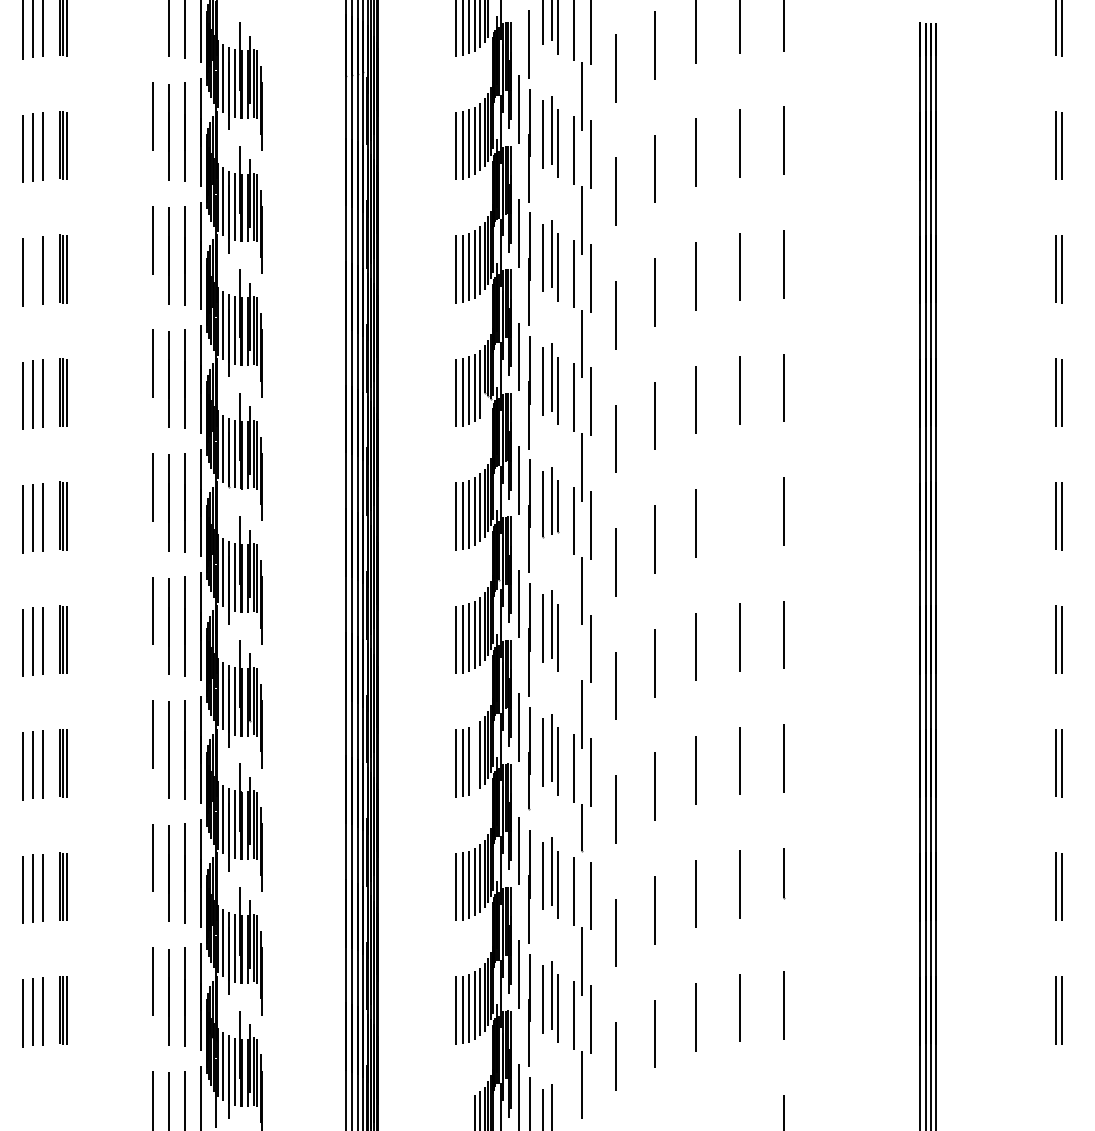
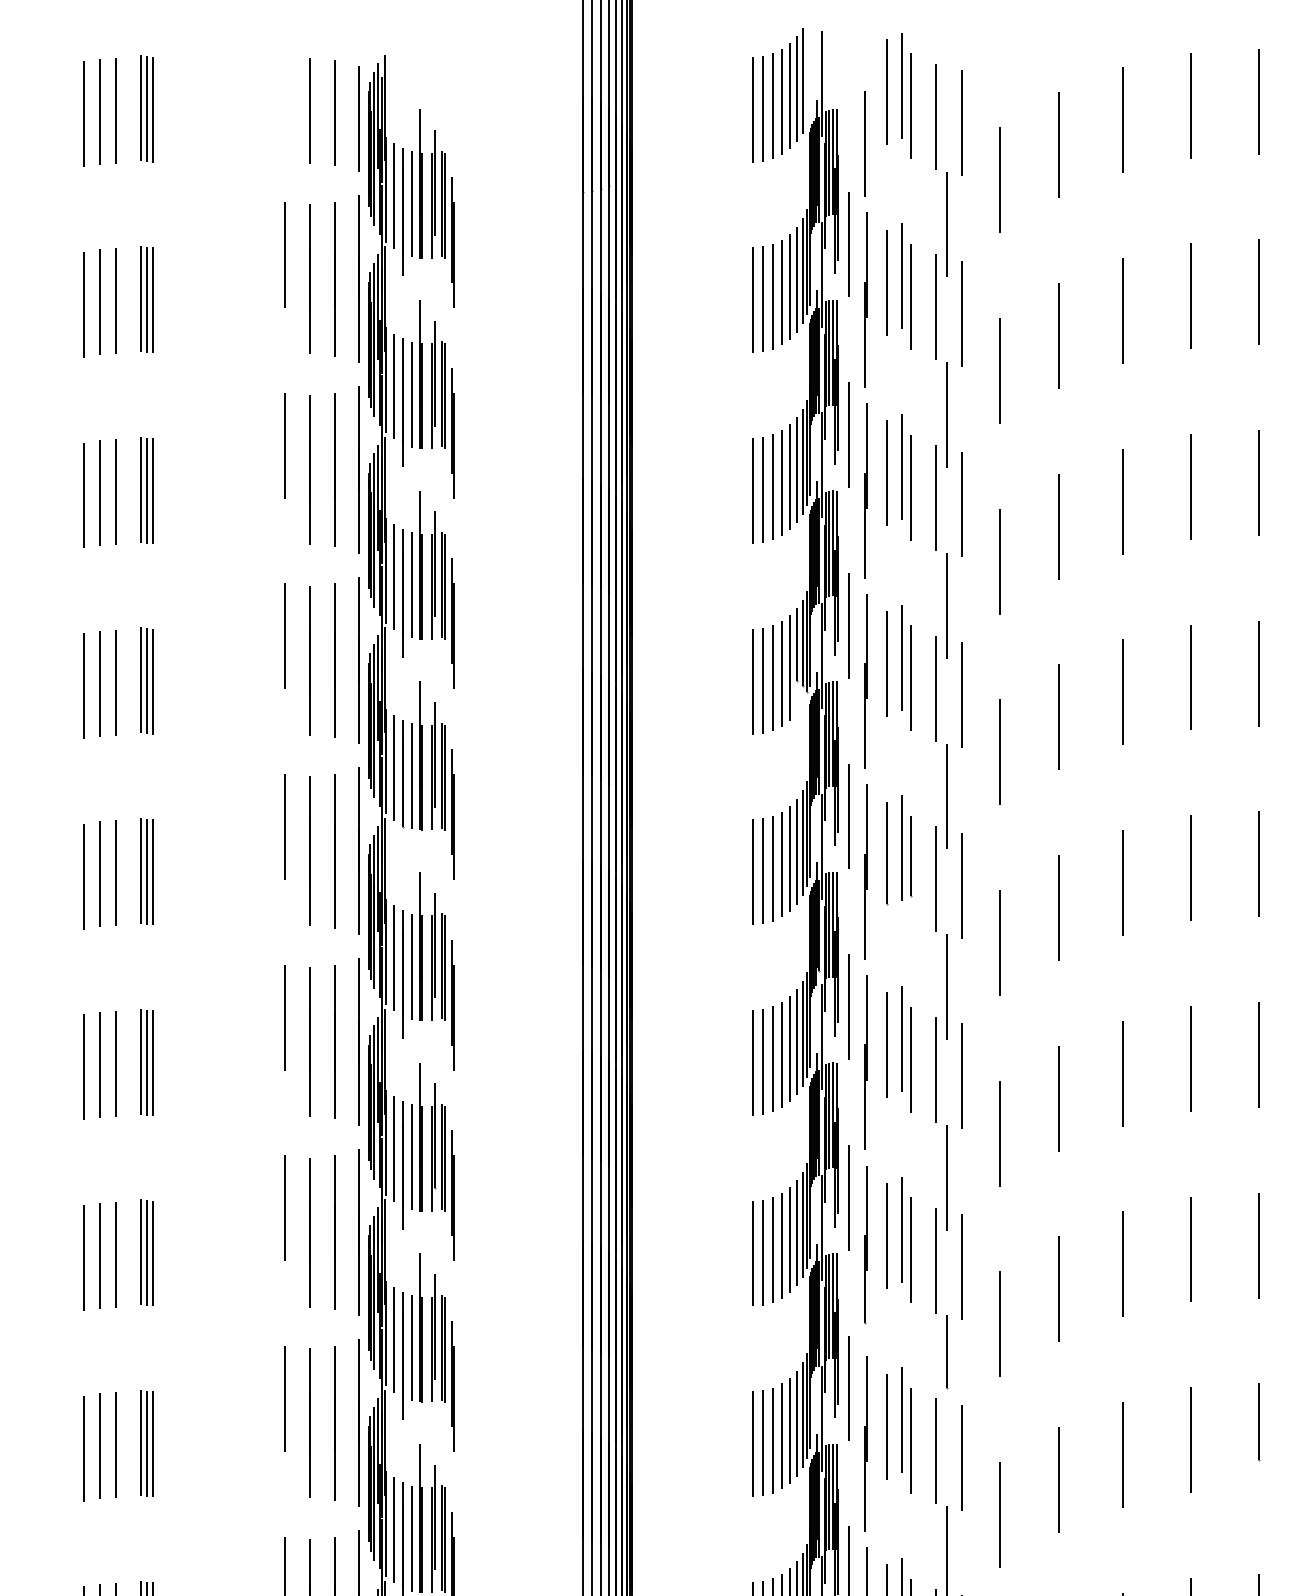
line: (32, 270) -> (99, 492), added
line: (739, 513) -> (1190, 867), added
line: (574, 644) -> (935, 1069), added
line: (474, 758) -> (781, 1245), added

